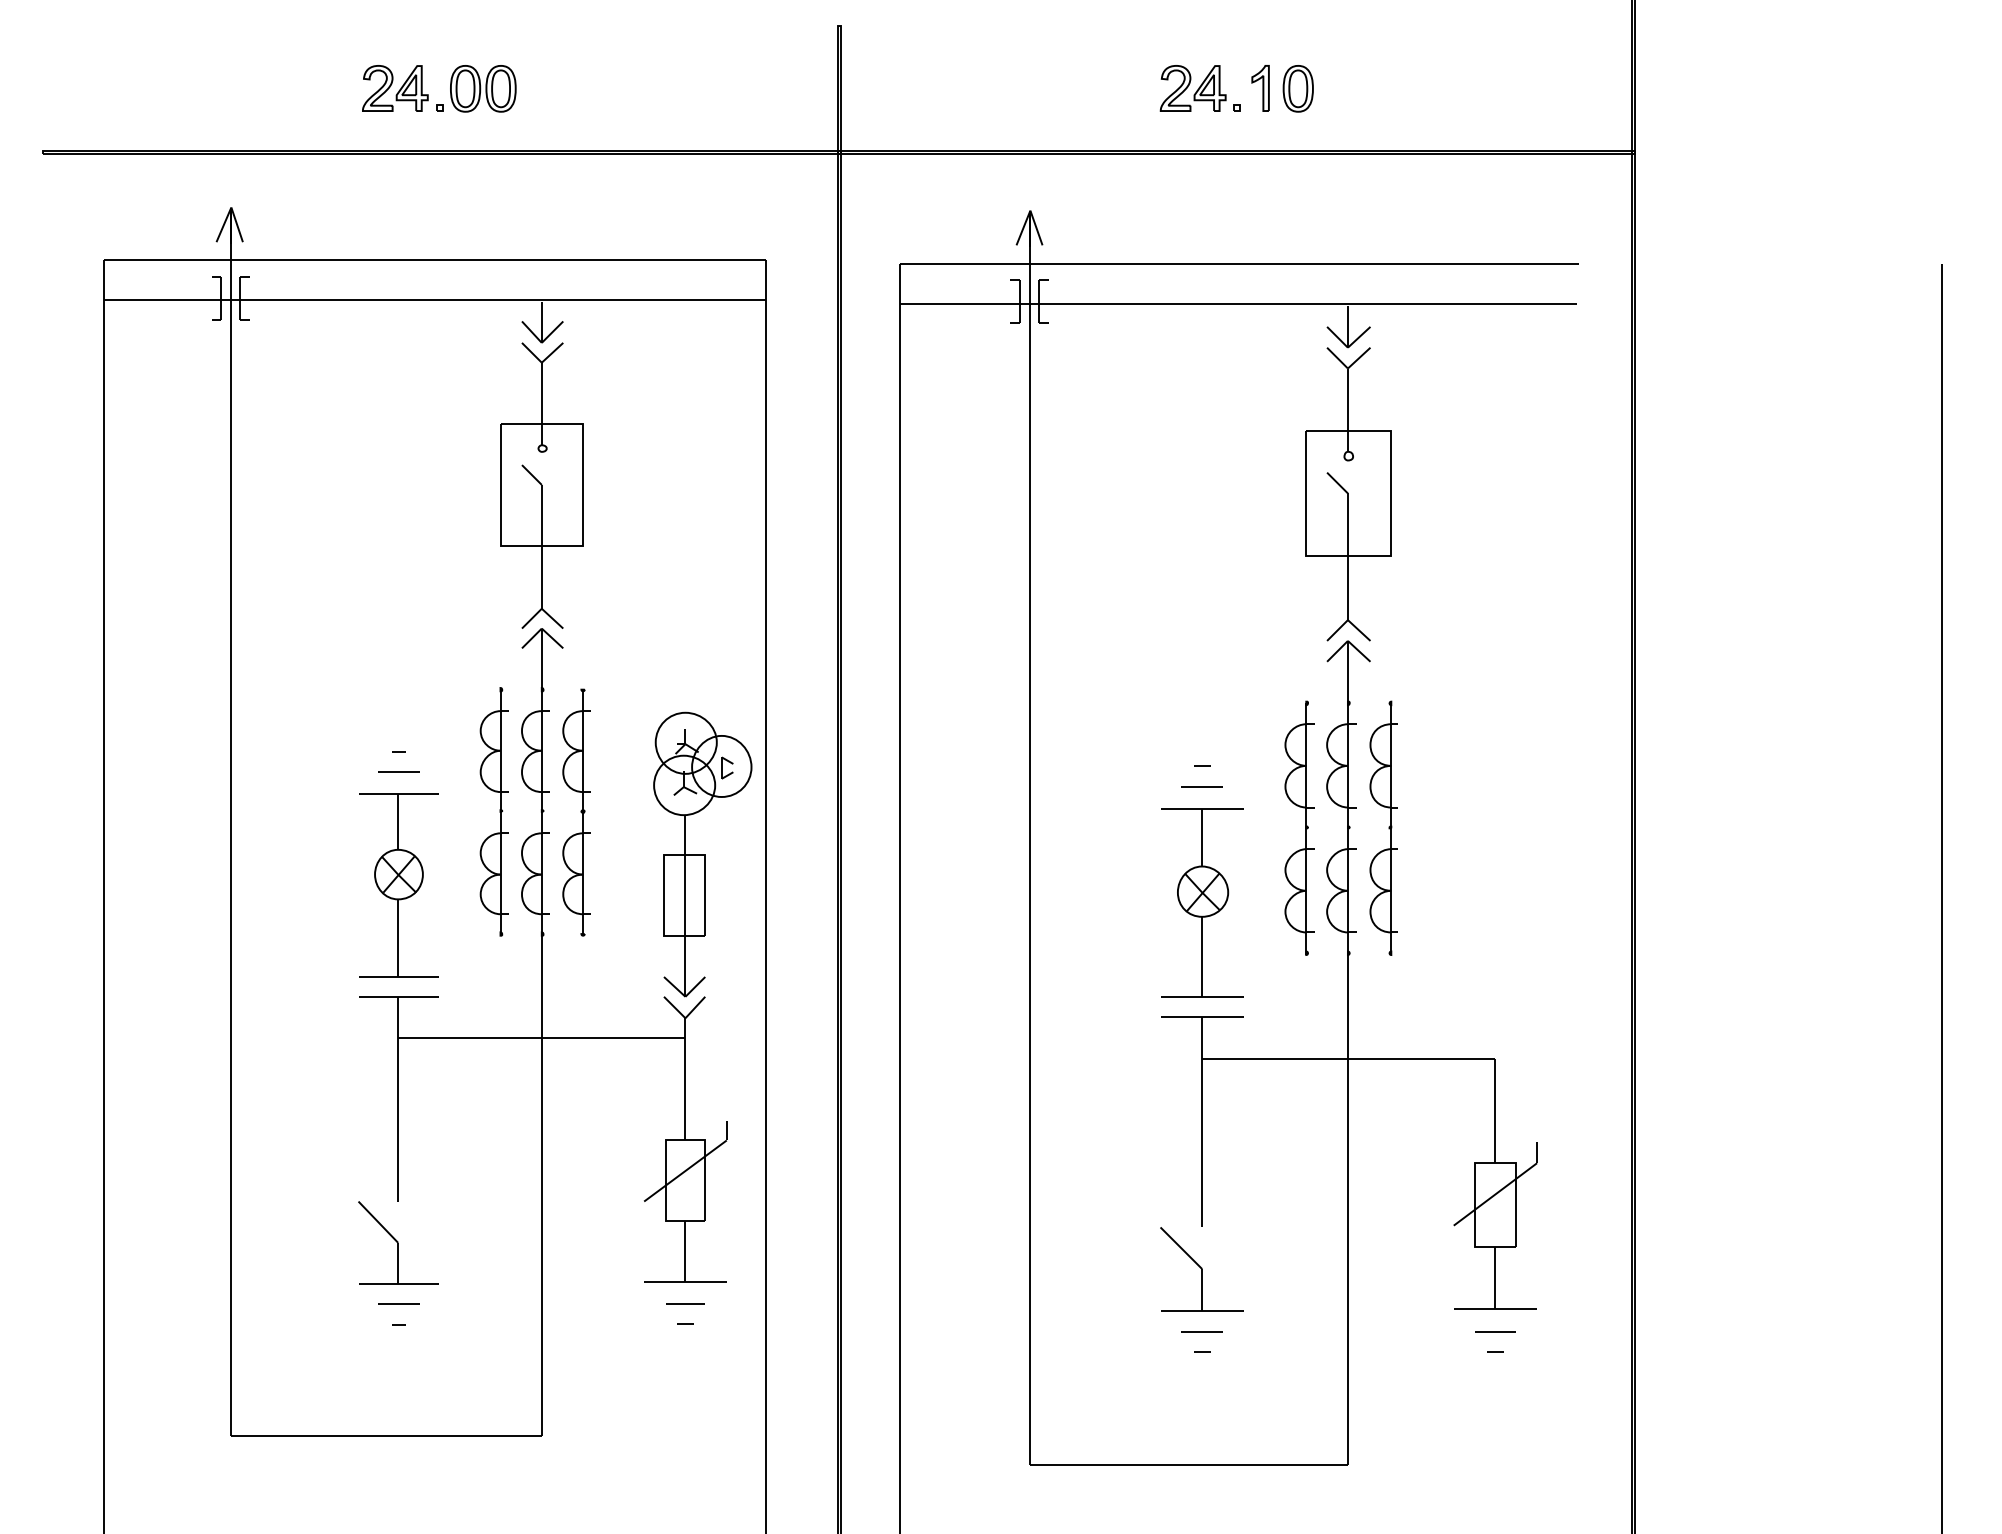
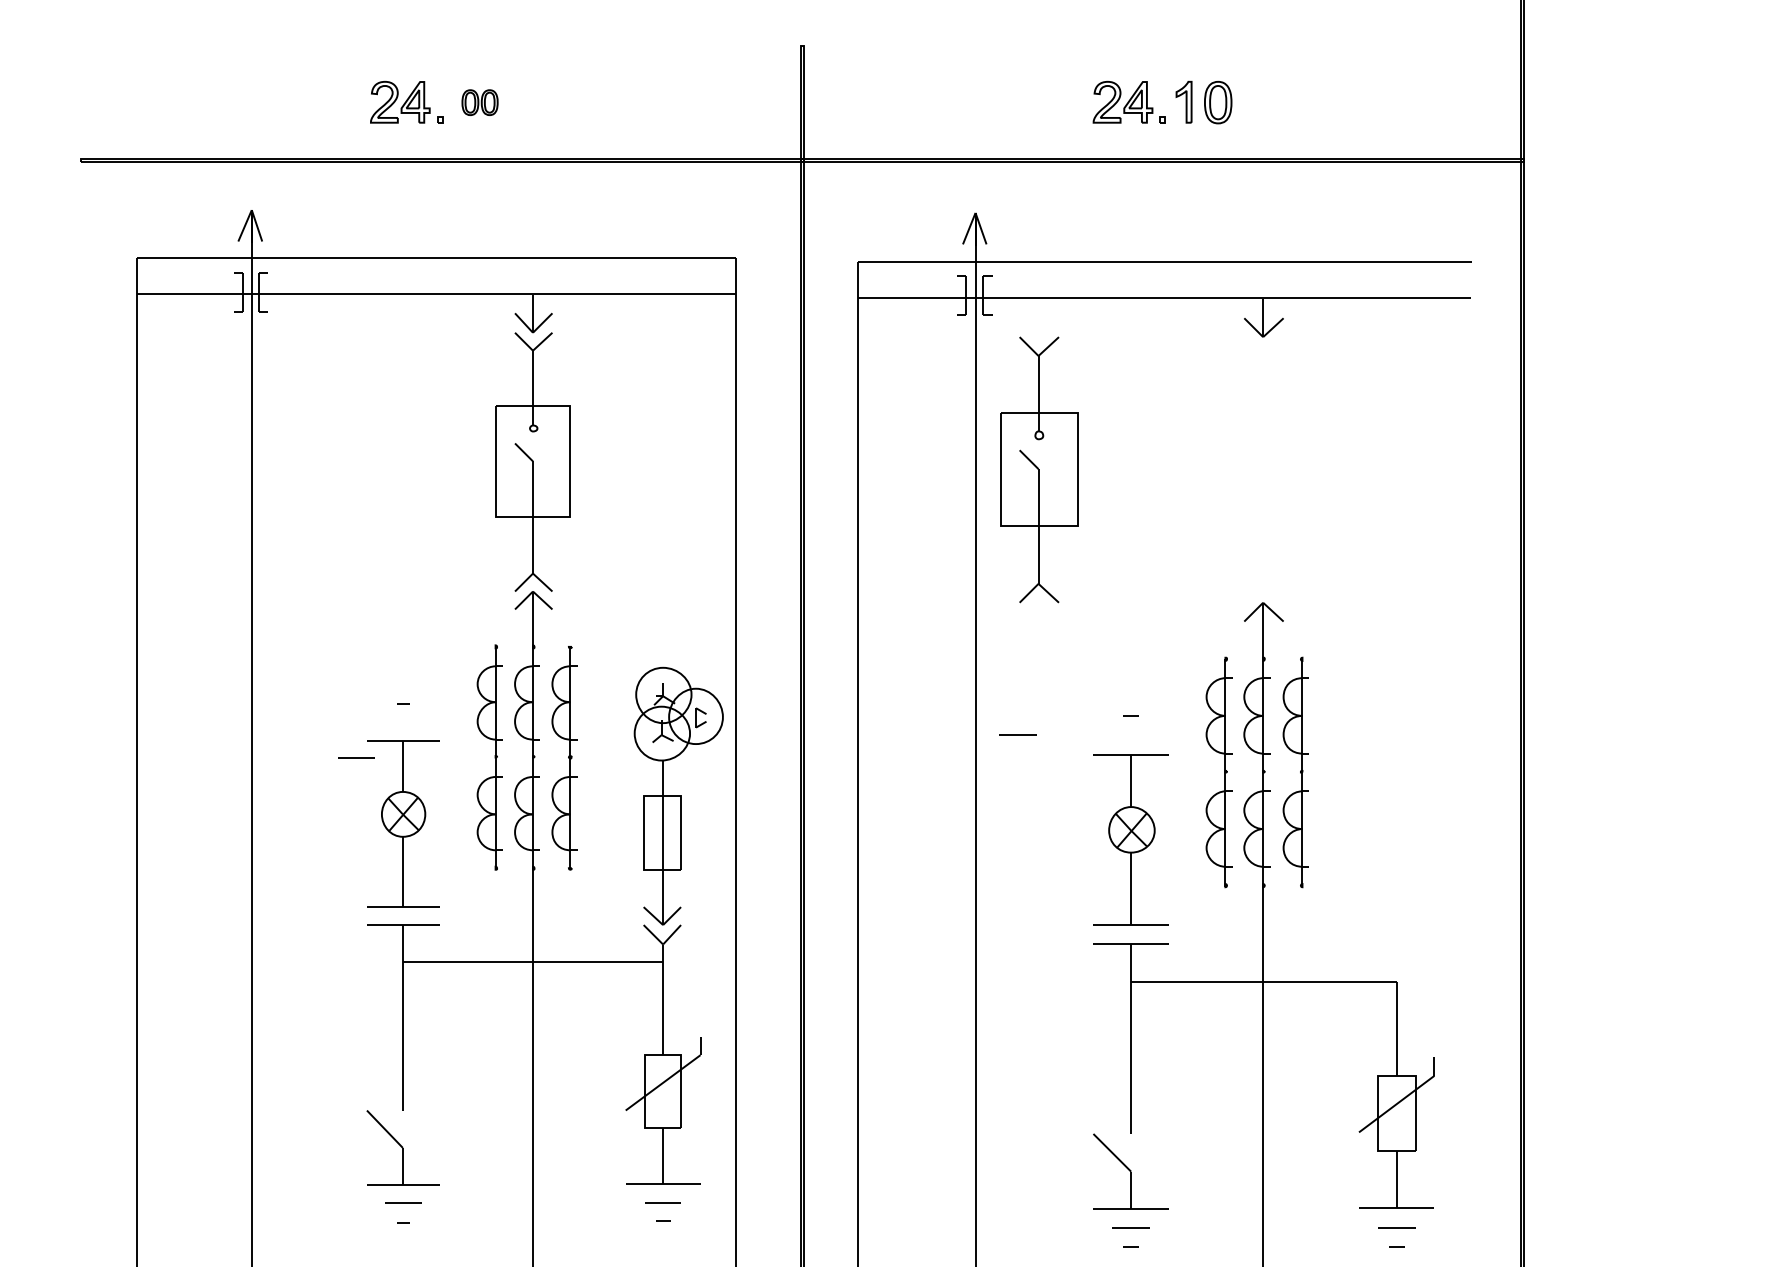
part: (483, 88) -> (480, 102), size x0.6
part: (1348, 494) -> (1039, 470), moved
line: (398, 771) -> (356, 757), moved
line: (1201, 786) -> (1017, 734), moved

